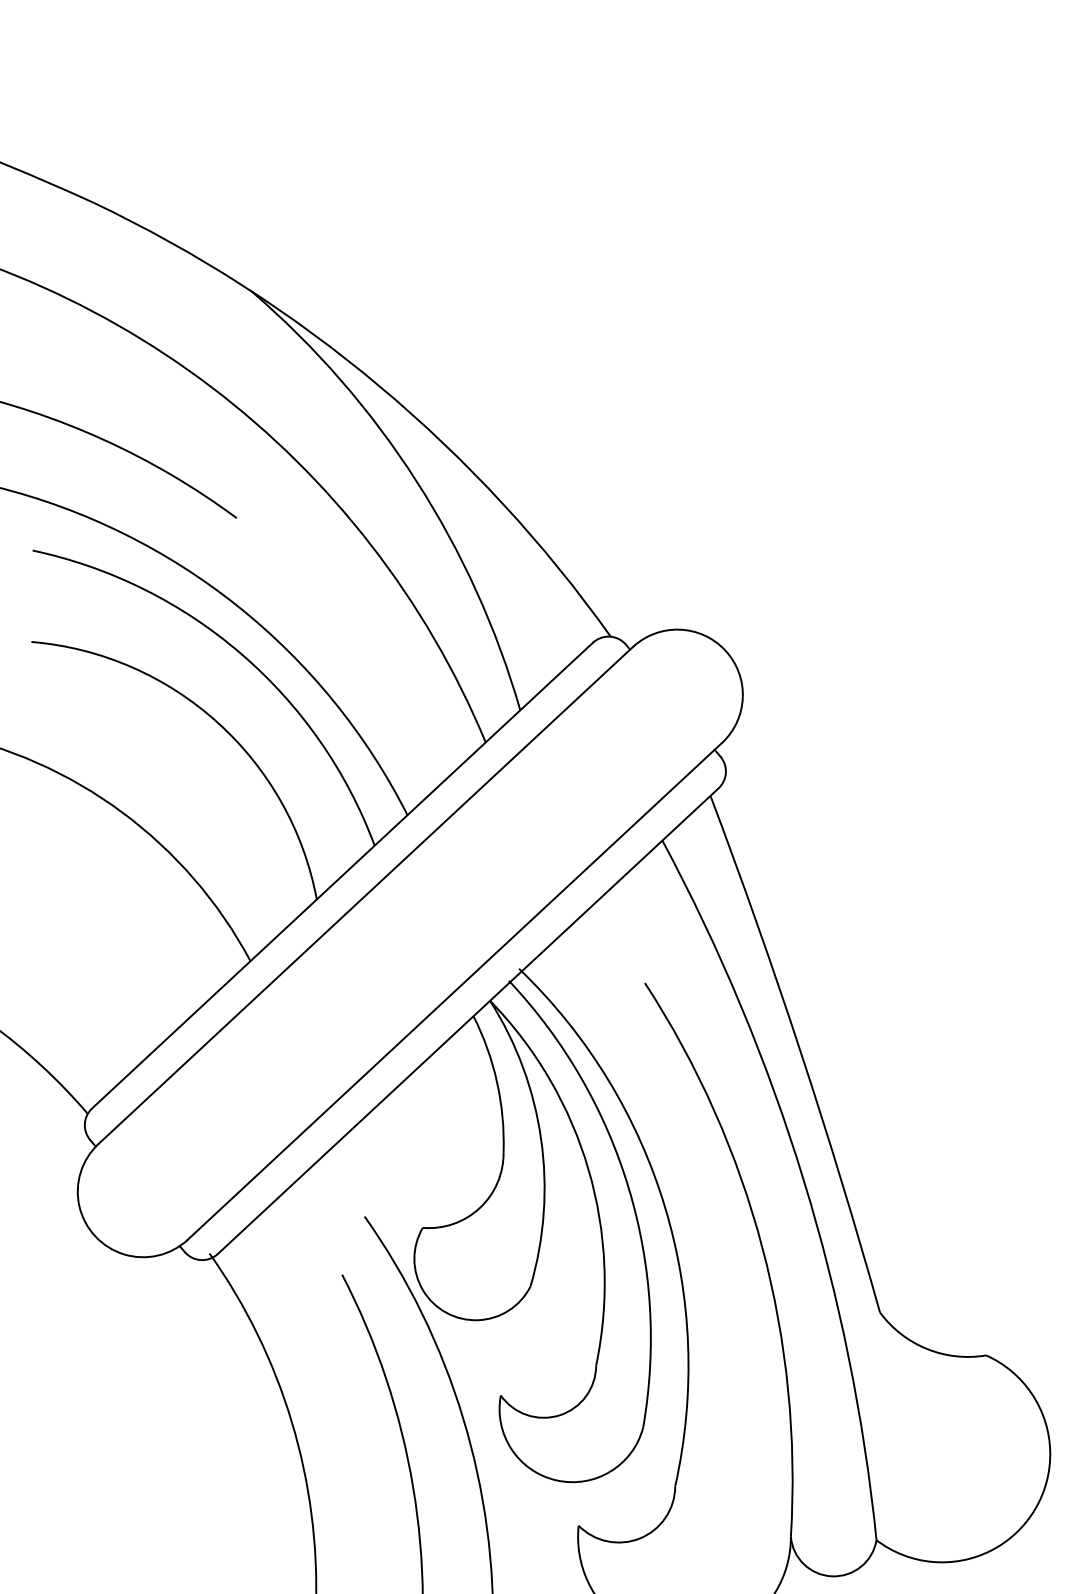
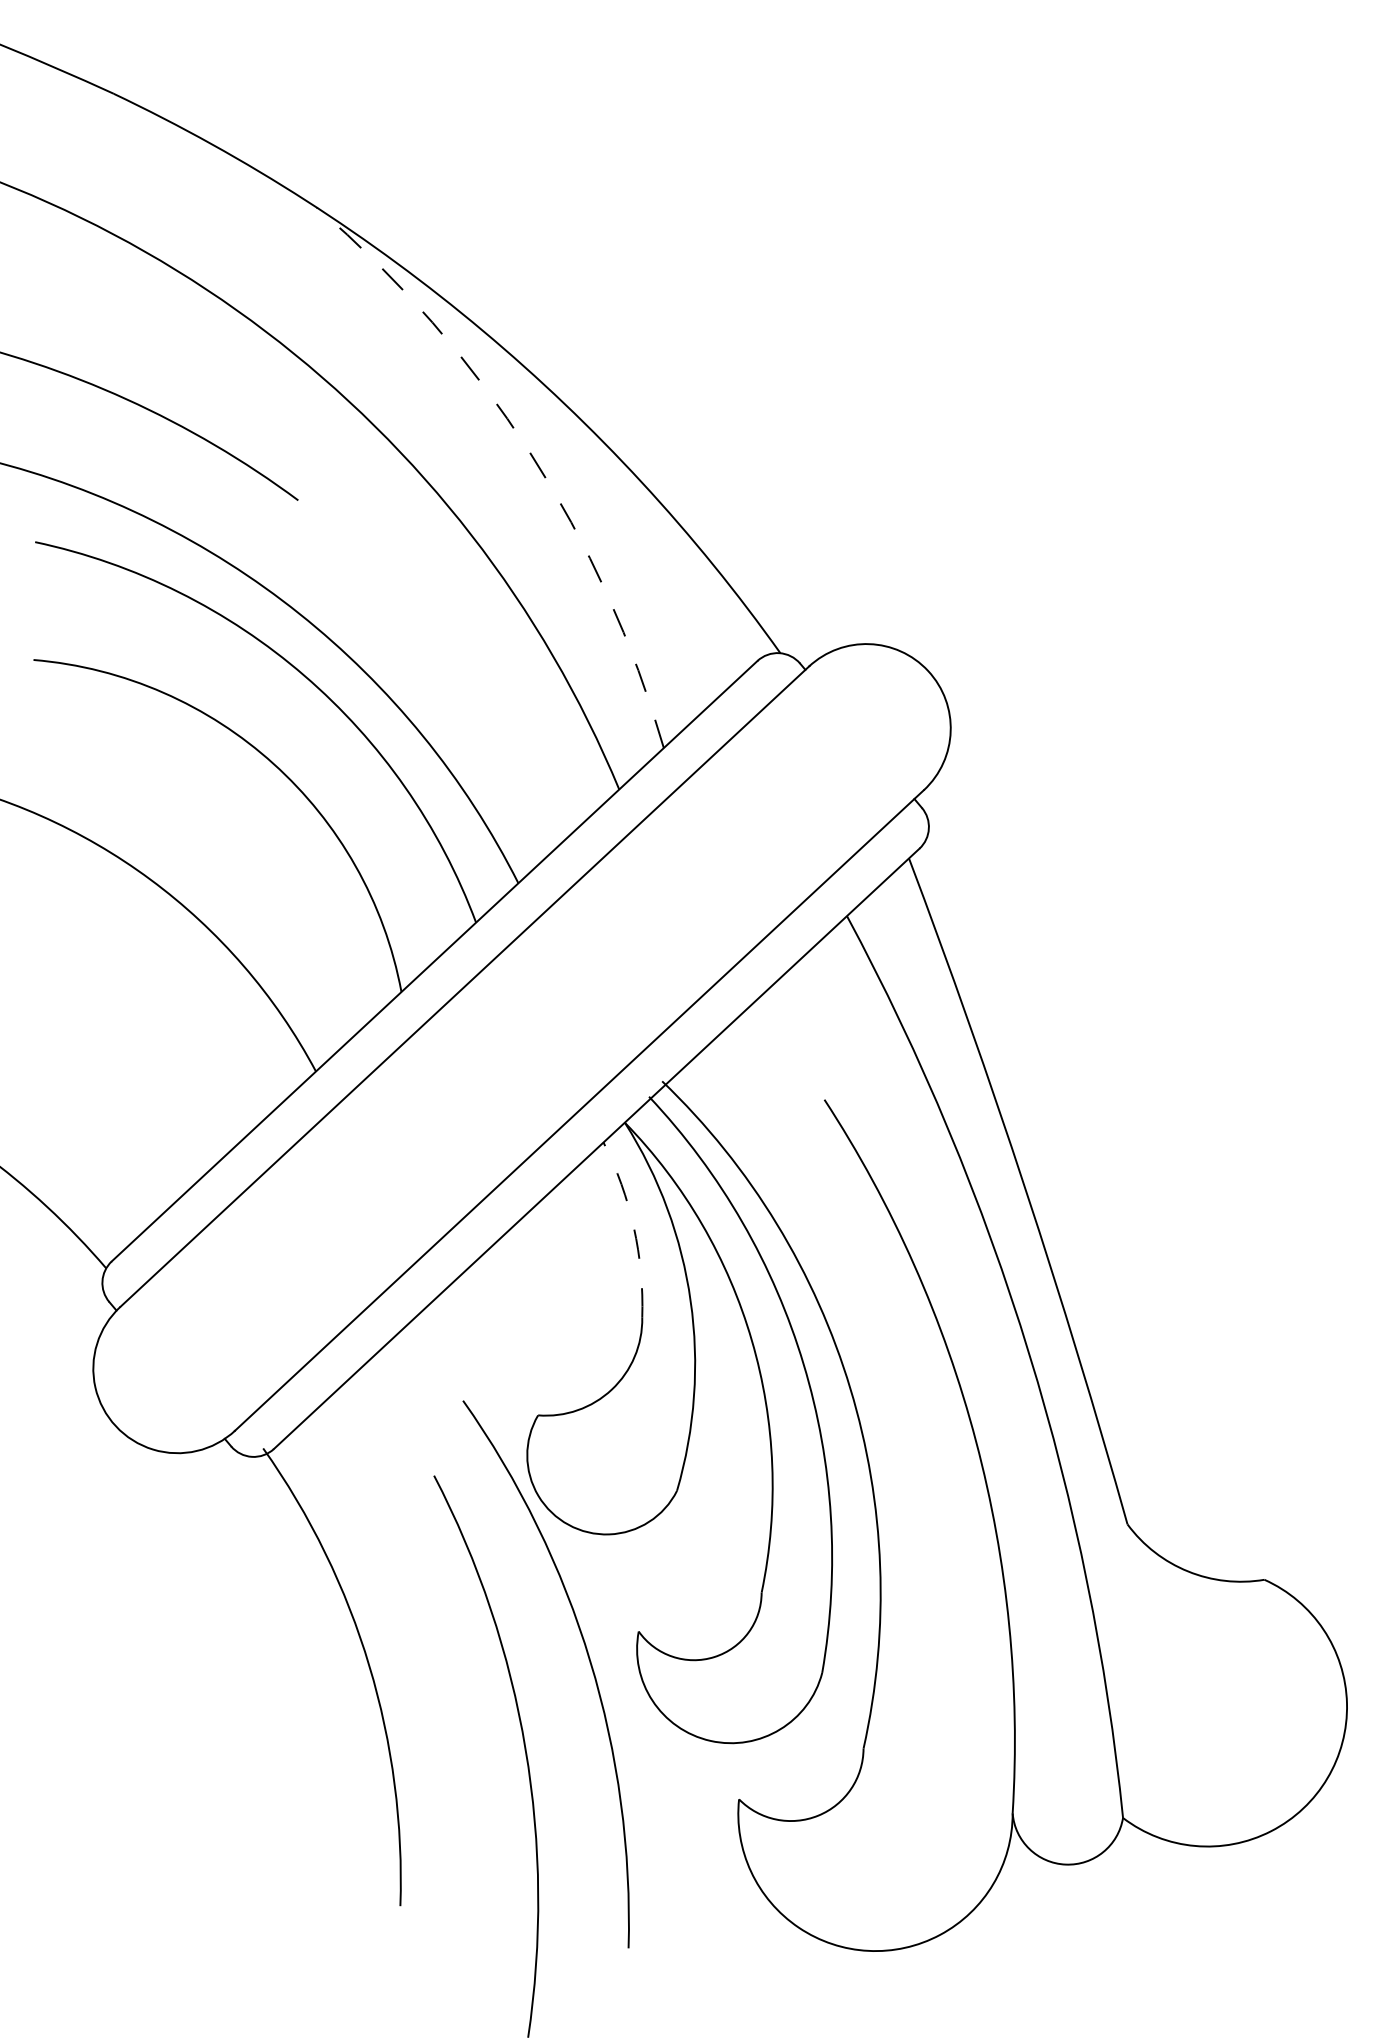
arc: (416, 480) -> (529, 451), solid -> dashed
arc: (497, 1082) -> (634, 1227), solid -> dashed

